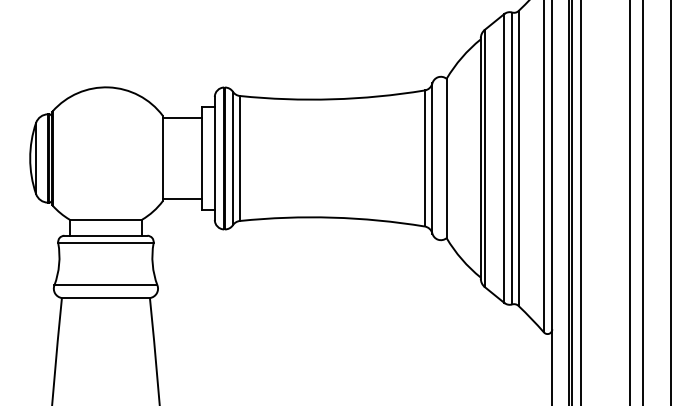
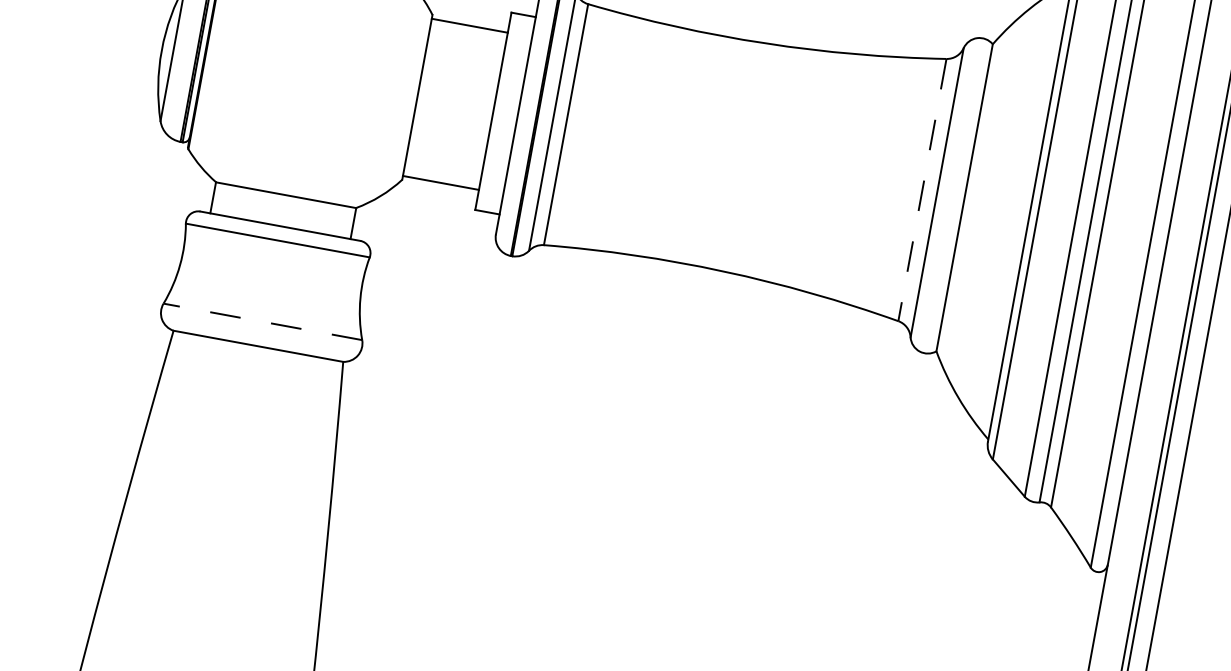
line: (424, 158) -> (921, 189), solid -> dashed
line: (105, 285) -> (262, 321), solid -> dashed

